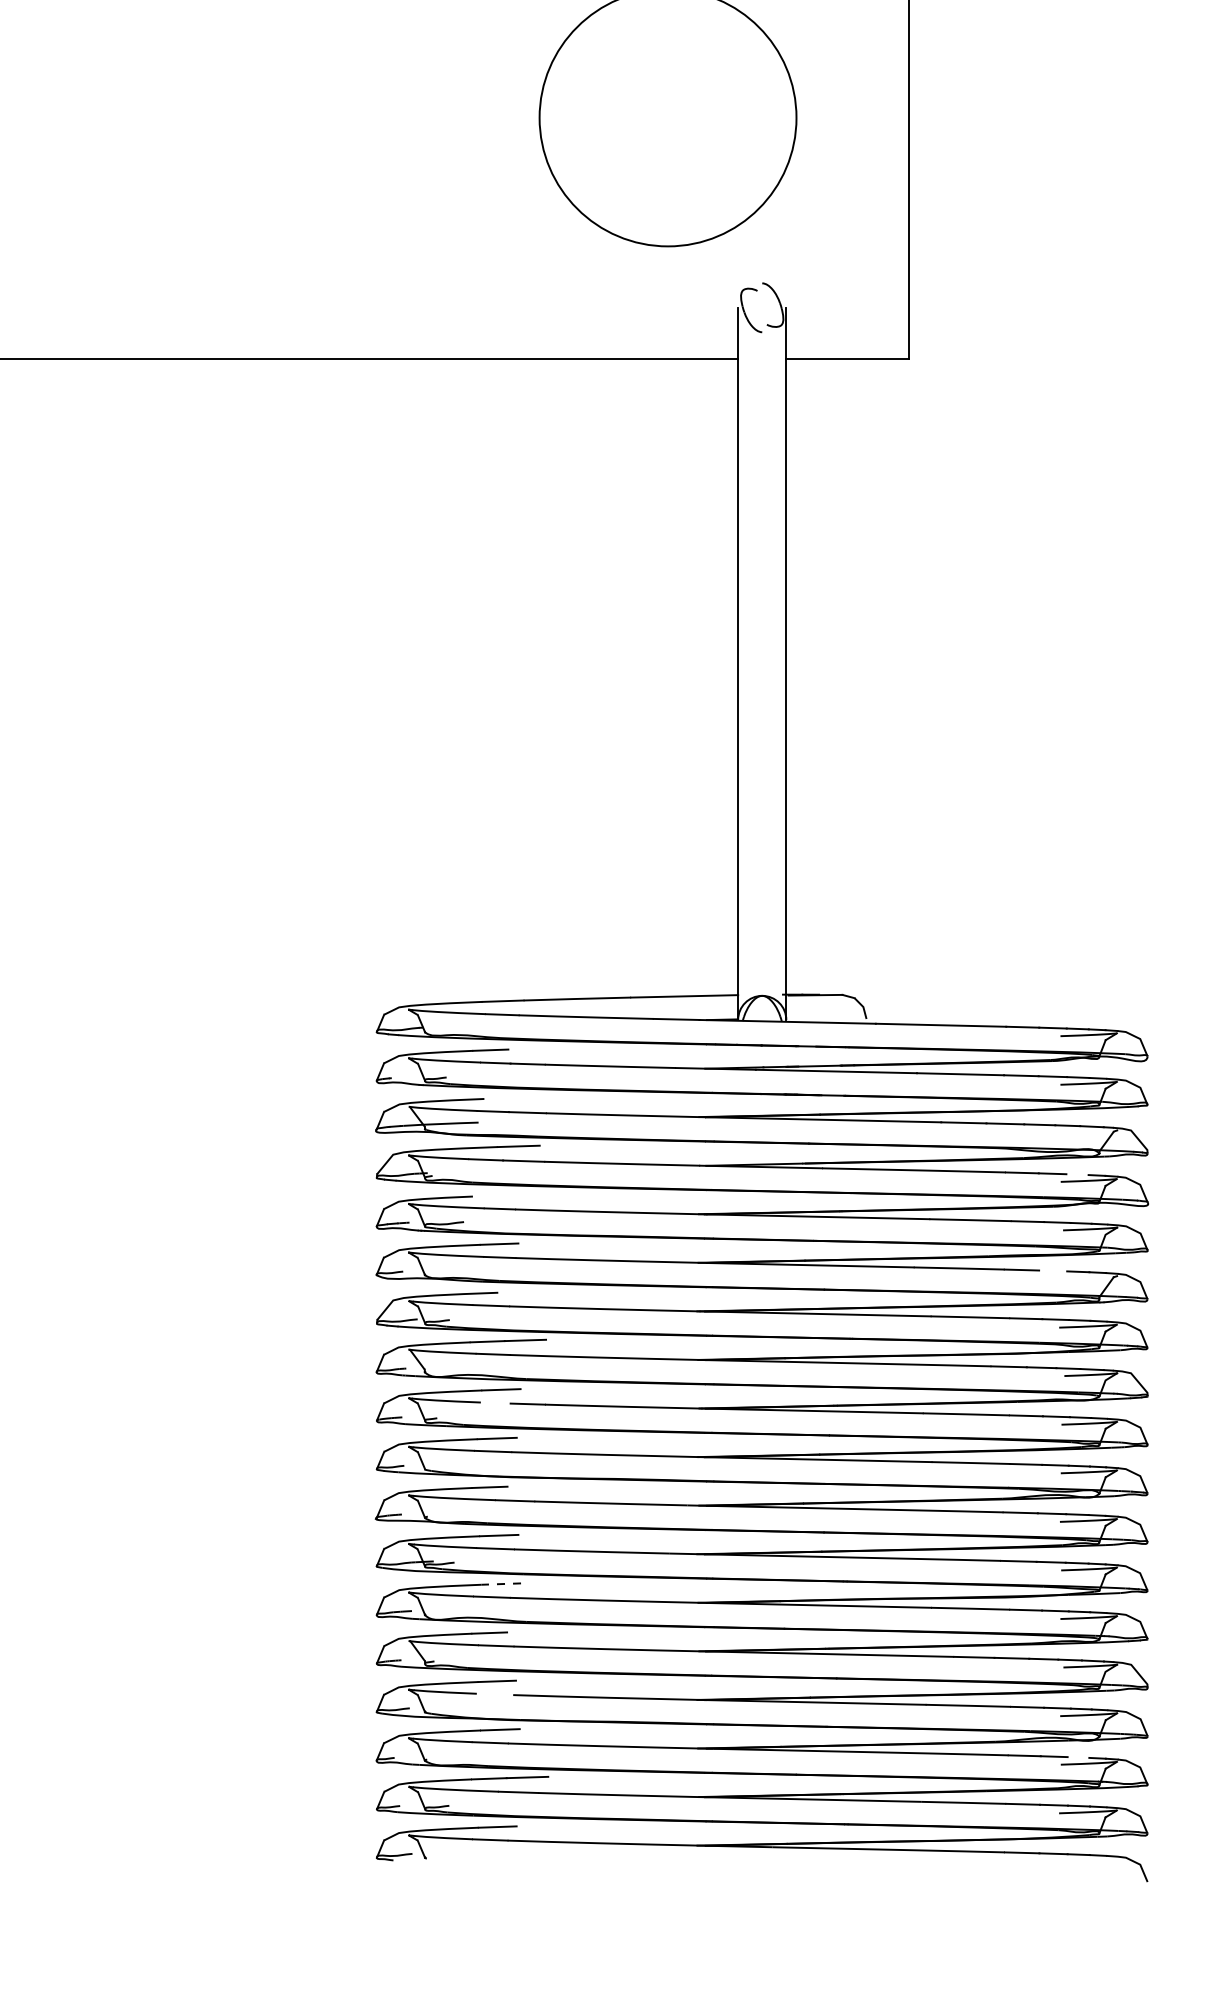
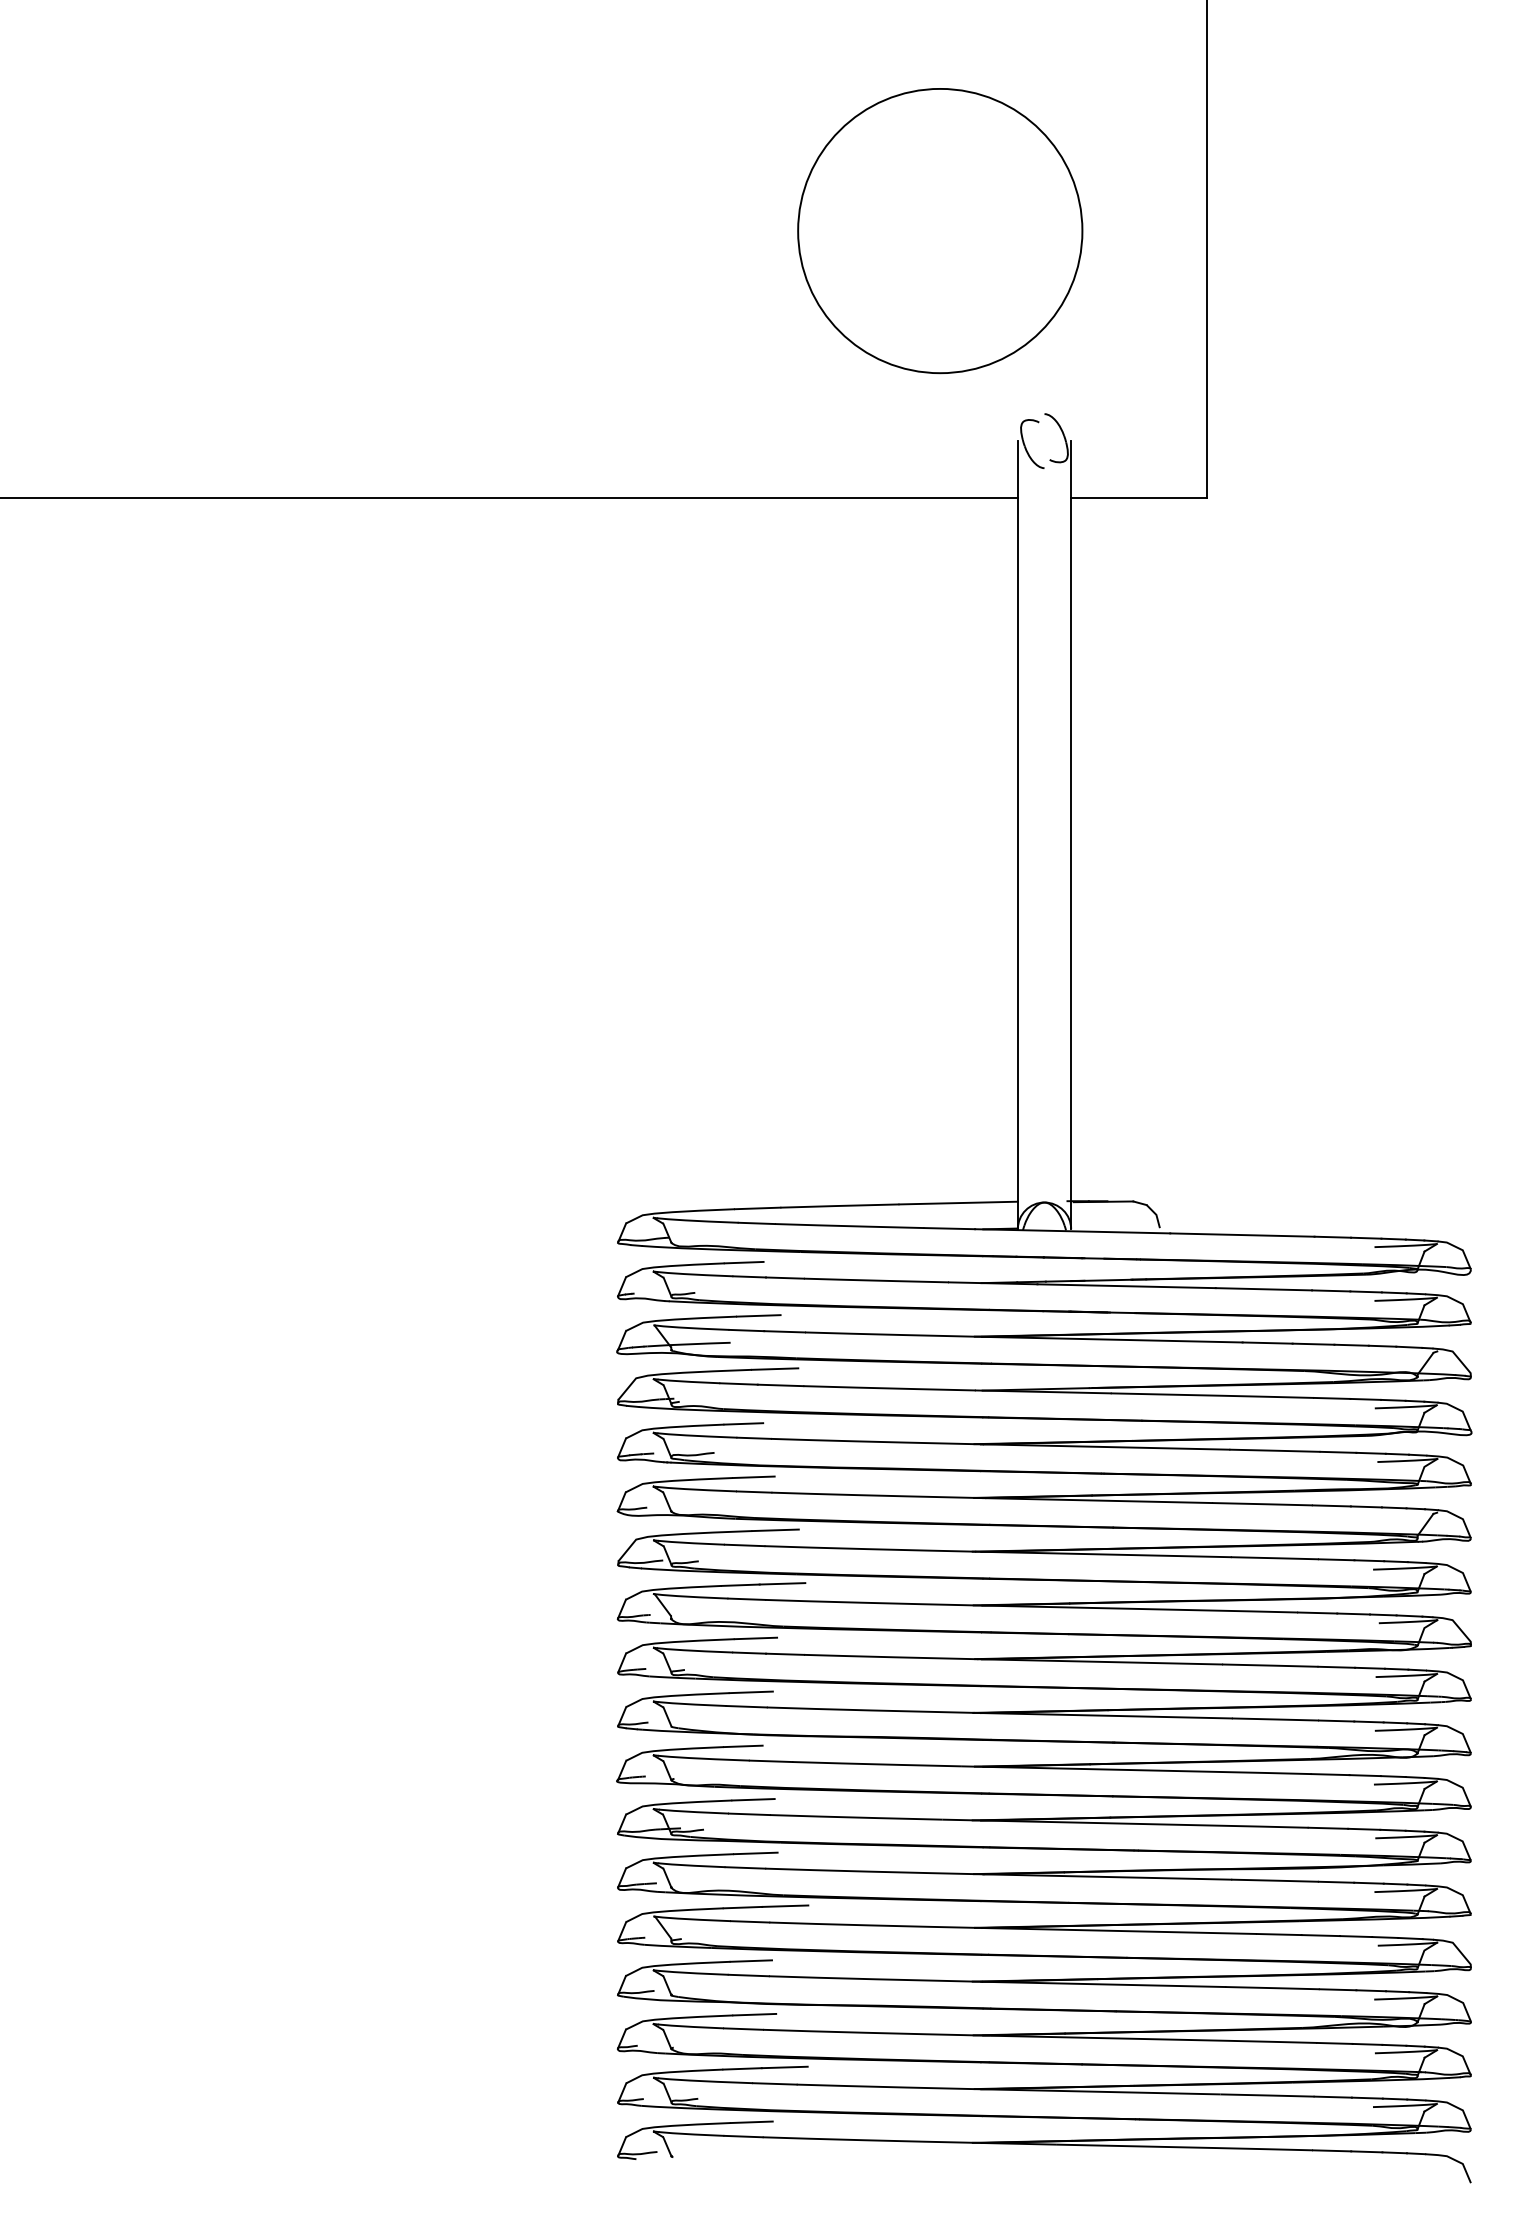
line: (503, 1097) -> (758, 1315), added
line: (1077, 1173) -> (1393, 1399), added
line: (490, 1195) -> (743, 1423), added
line: (1052, 1270) -> (1365, 1506), added
line: (519, 1292) -> (775, 1530), added
line: (495, 1402) -> (749, 1652), added
line: (501, 1584) -> (755, 1853), dashed -> solid
line: (528, 1631) -> (785, 1905), added
line: (494, 1694) -> (748, 1975), added
line: (1078, 1756) -> (1394, 2044), added

